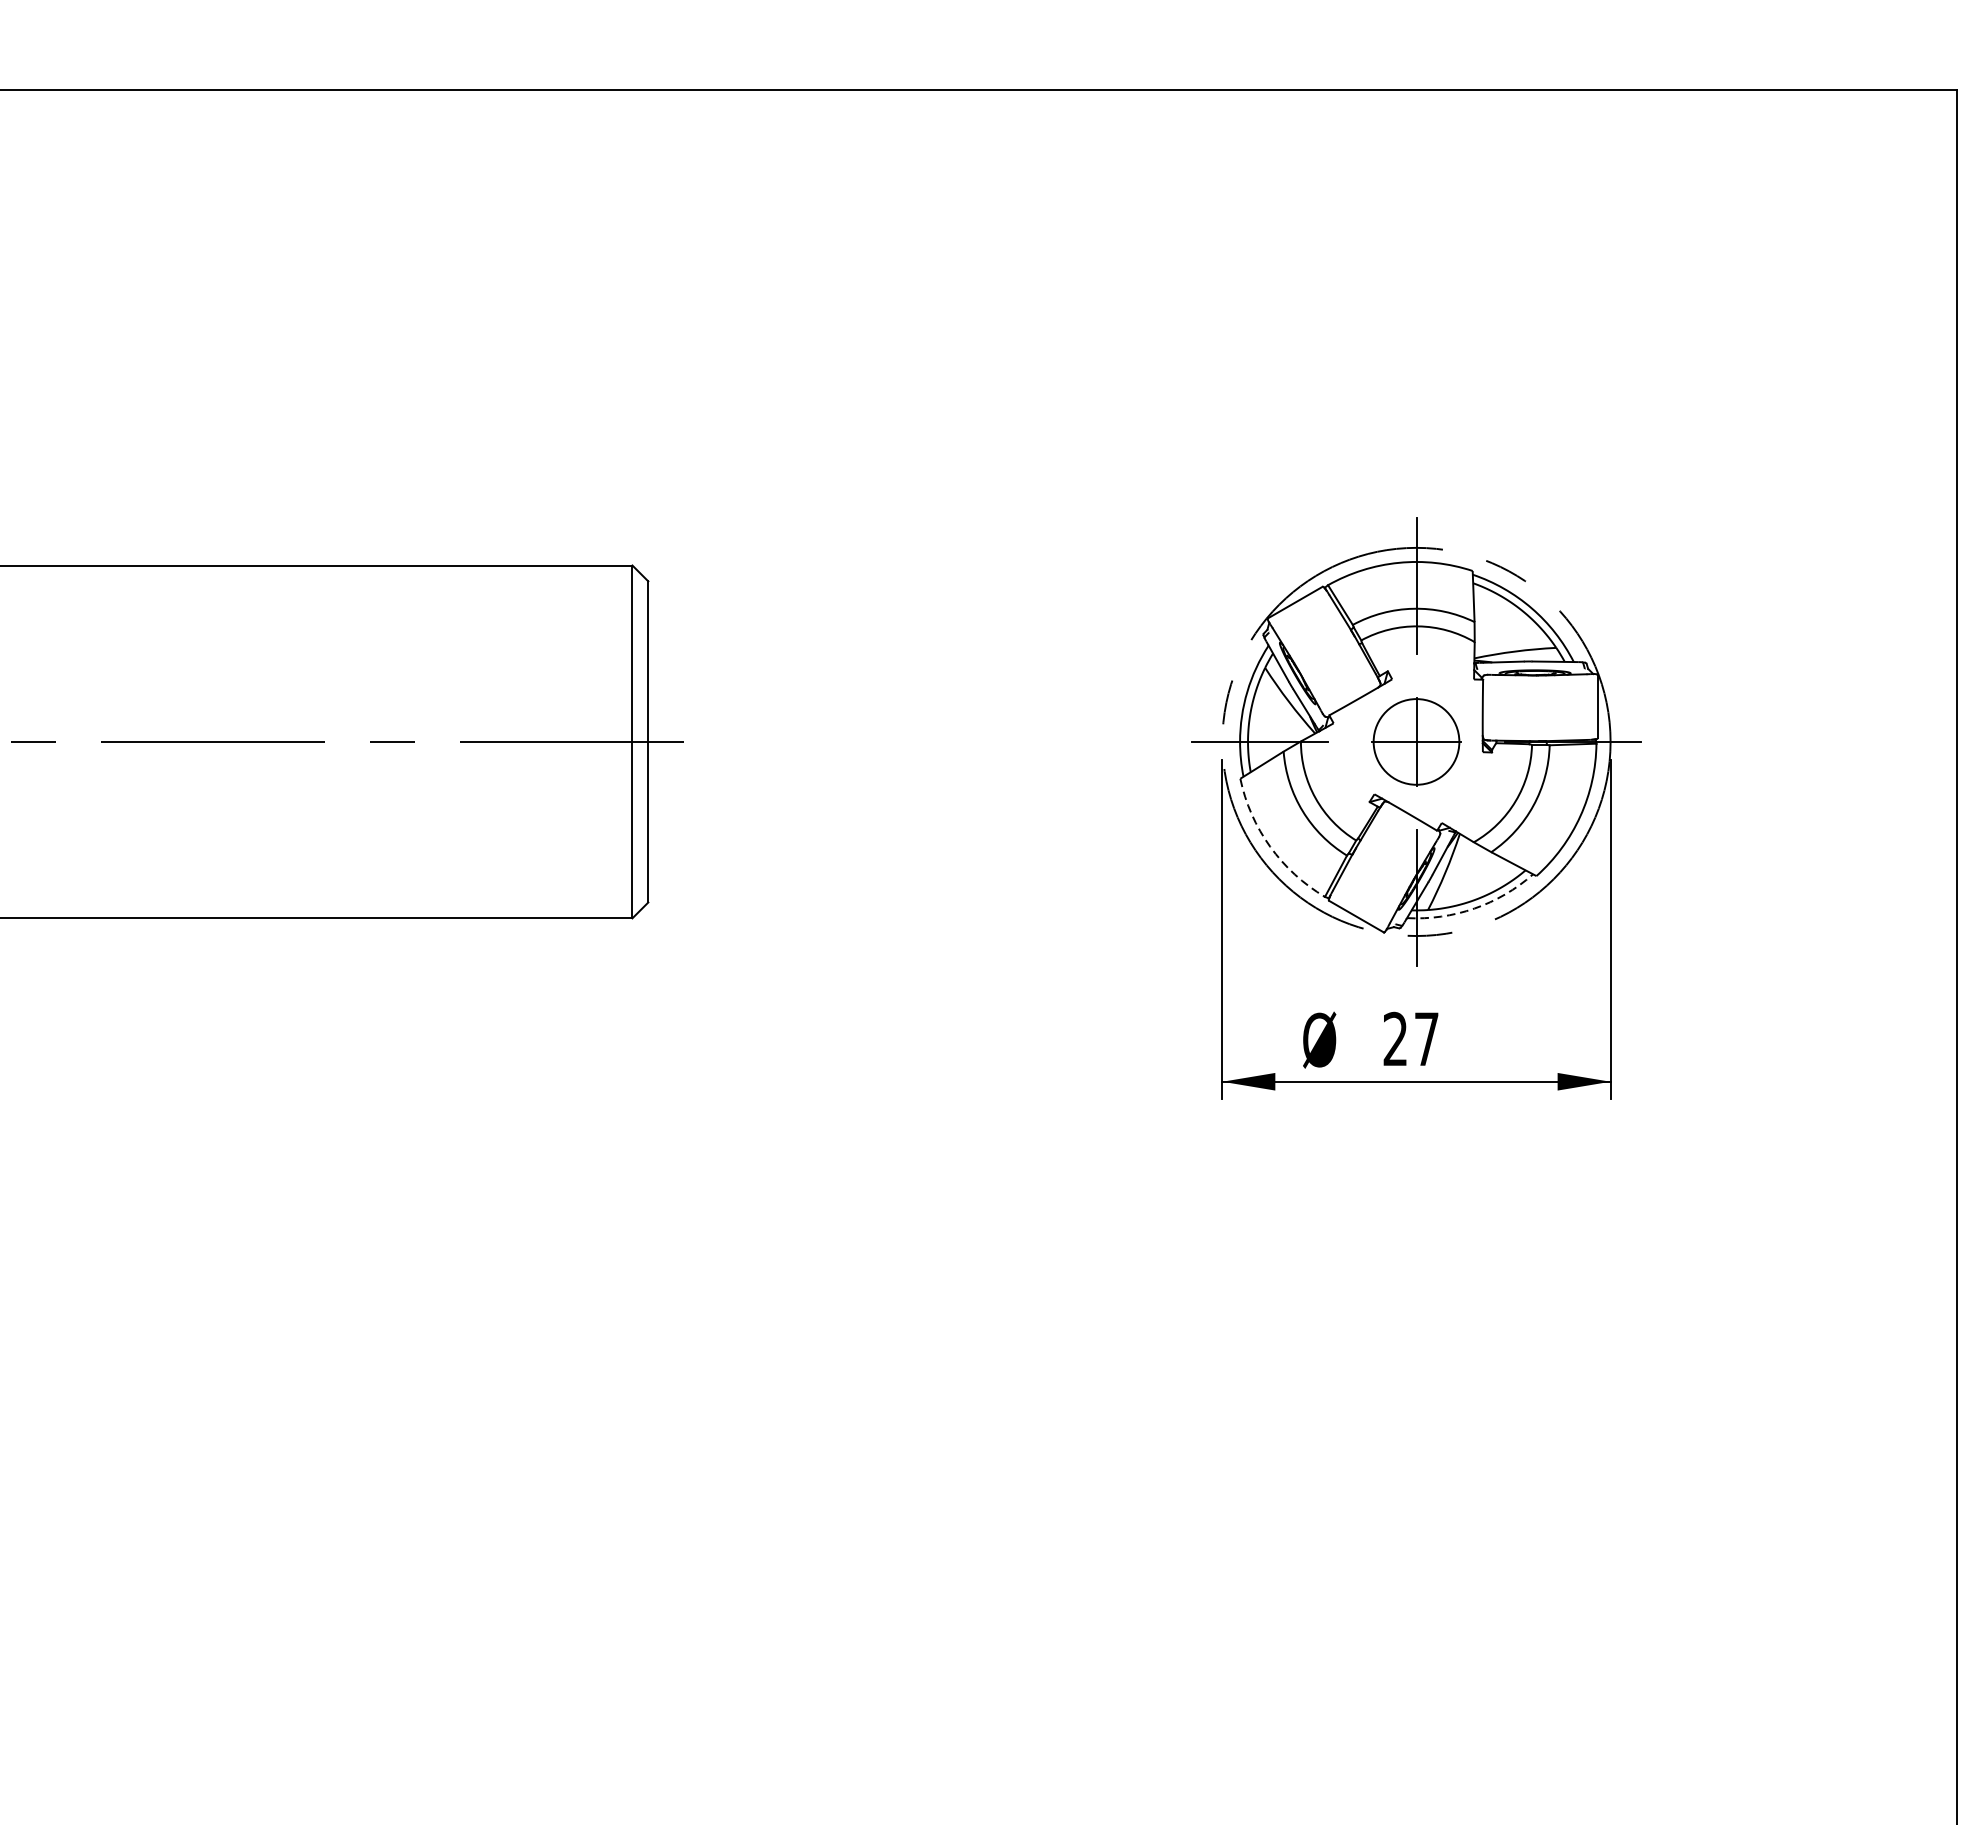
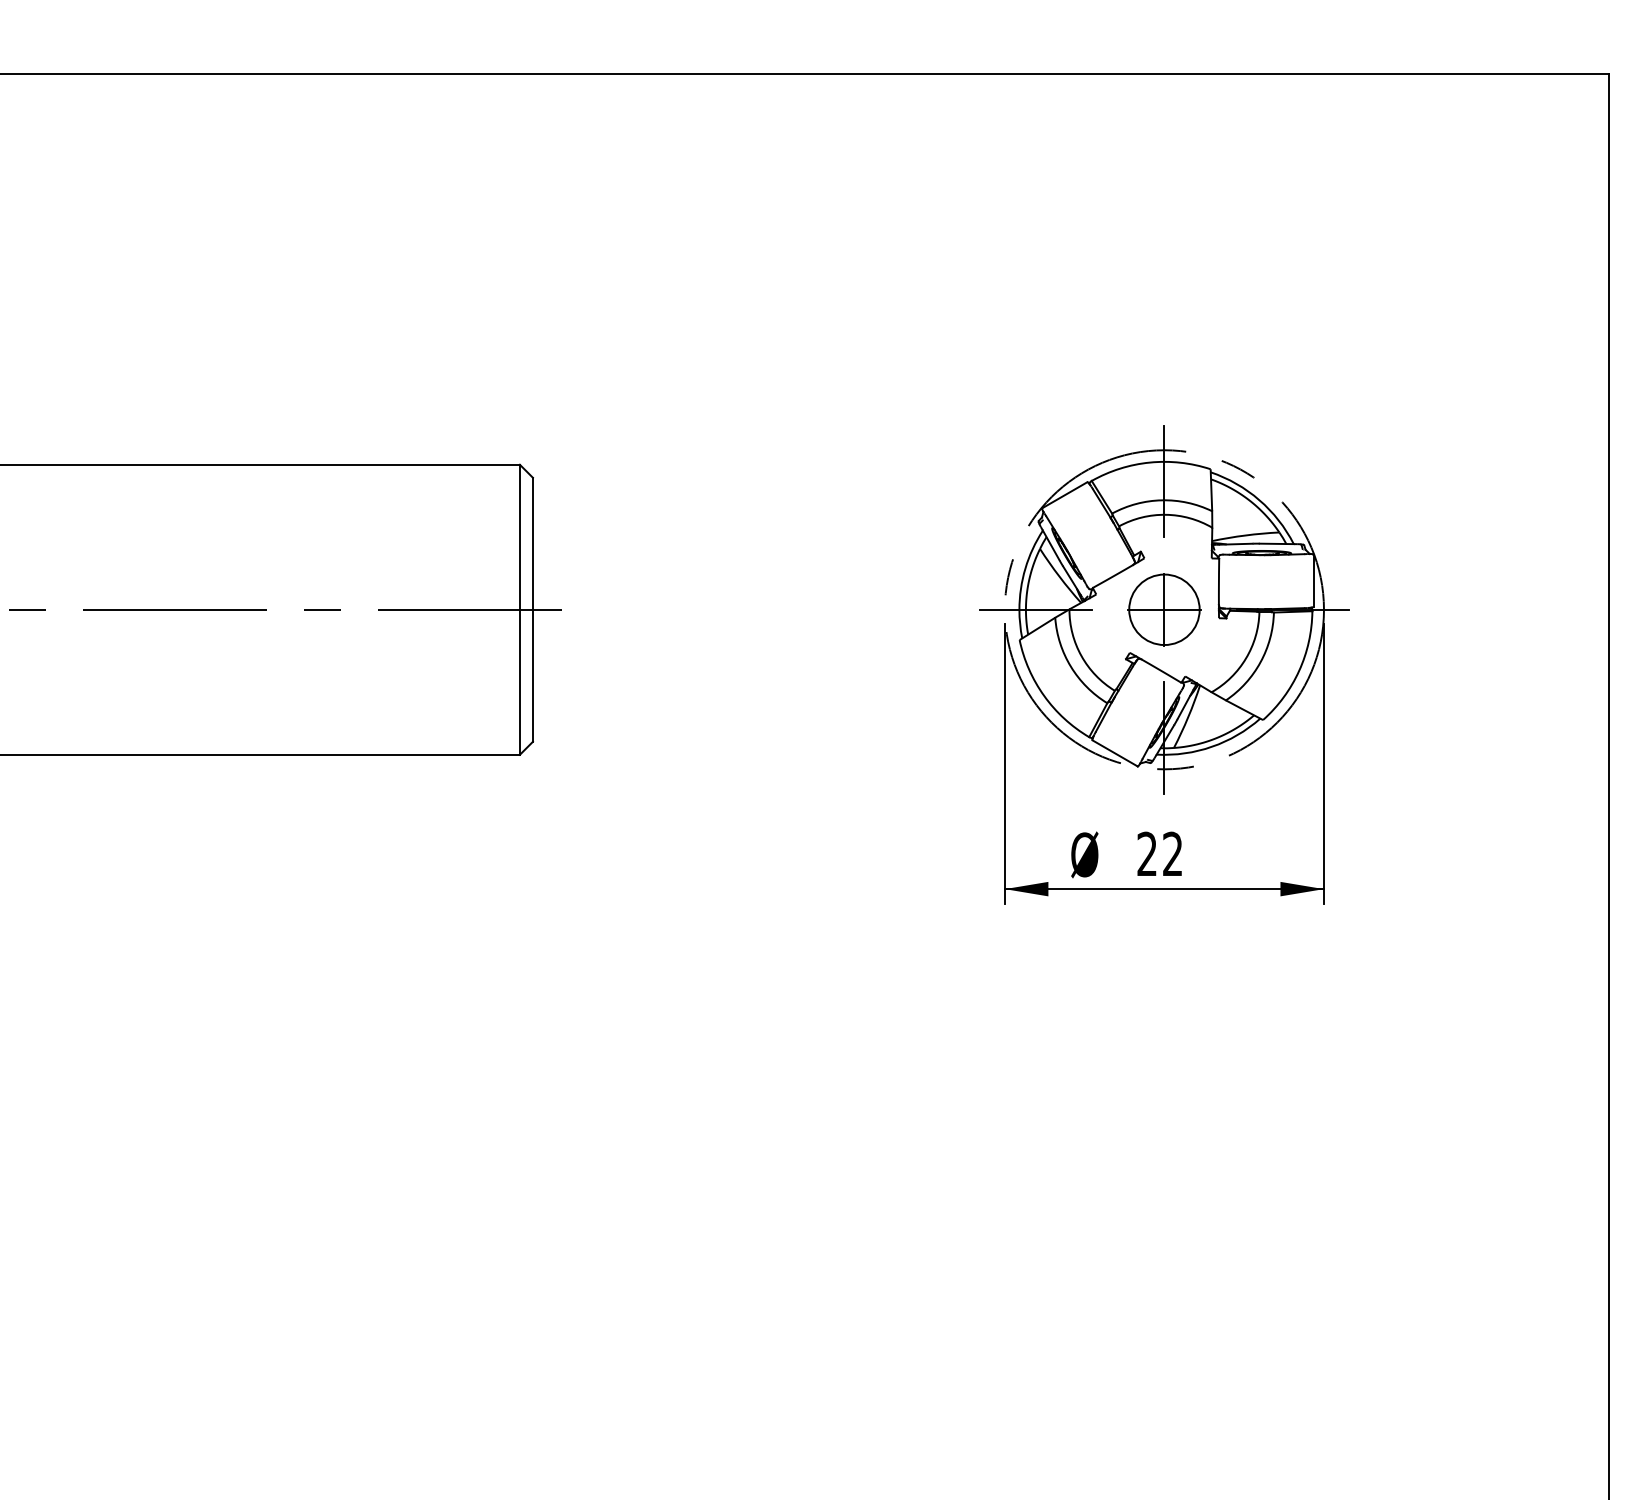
arc: (1270, 846) -> (1044, 695), dashed -> solid
arc: (1474, 908) -> (1212, 746), dashed -> solid
text: (1426, 1038) -> (1172, 853), 27 -> 22

